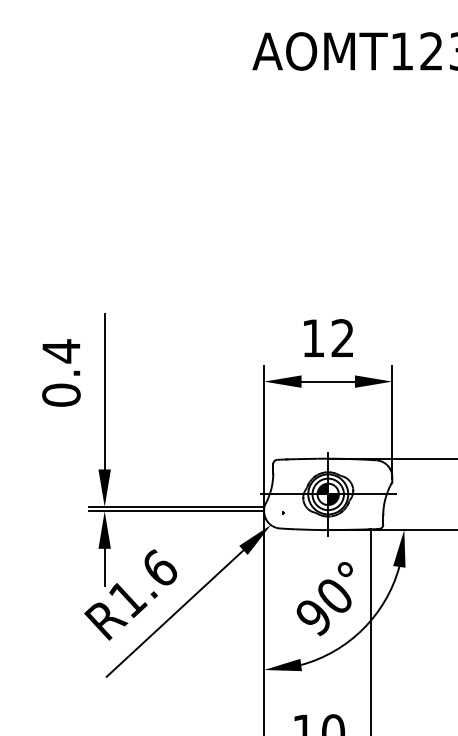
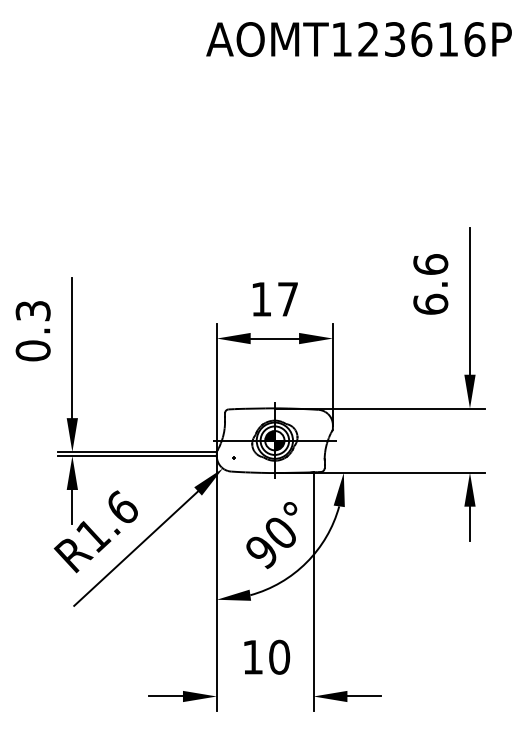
text: (342, 337) -> (287, 298), 12 -> 17
text: (60, 351) -> (32, 311), 0.4 -> 0.3

